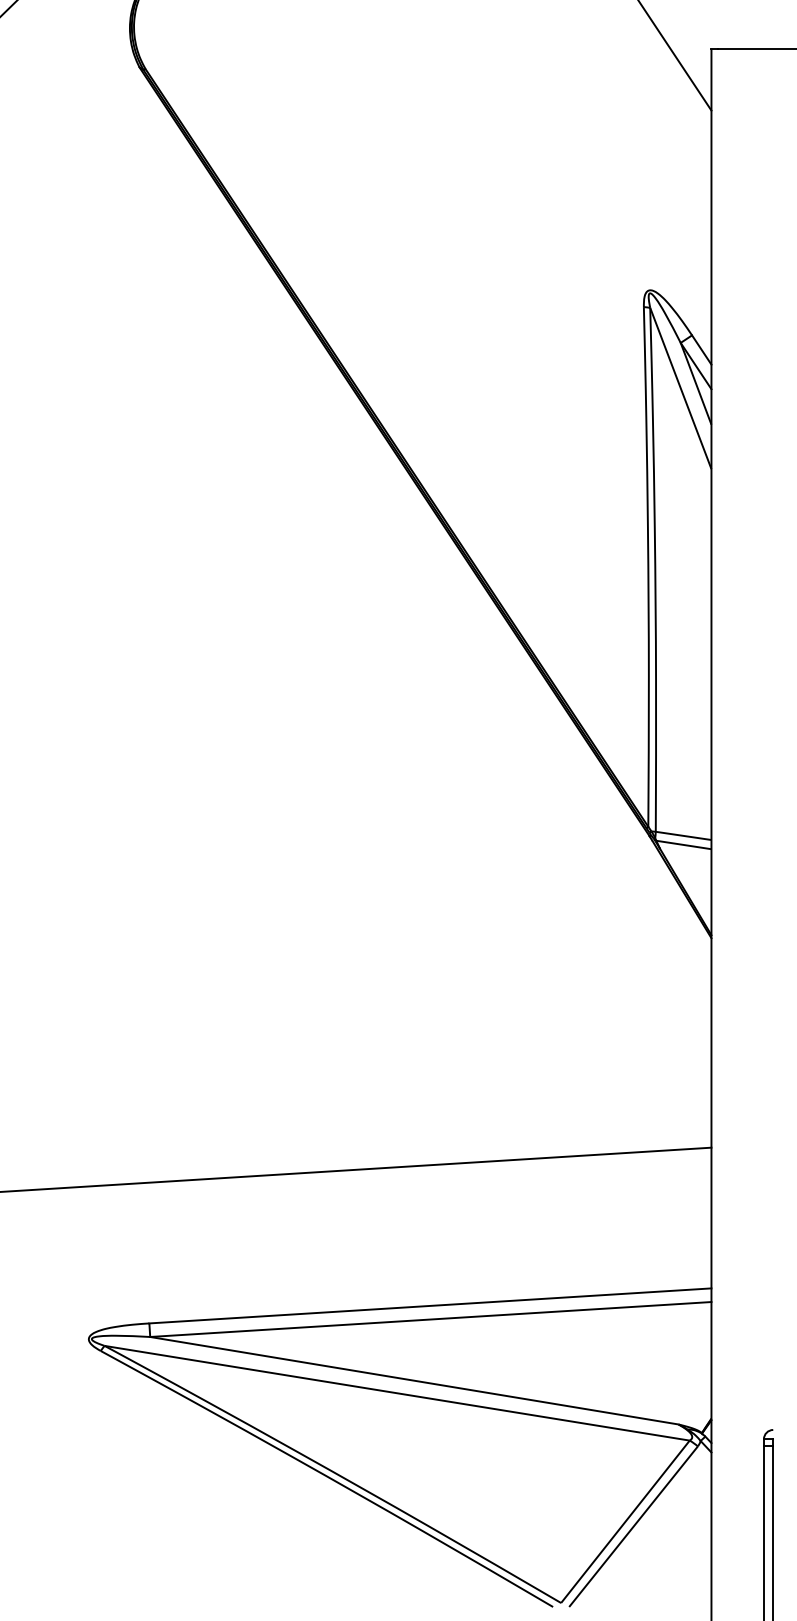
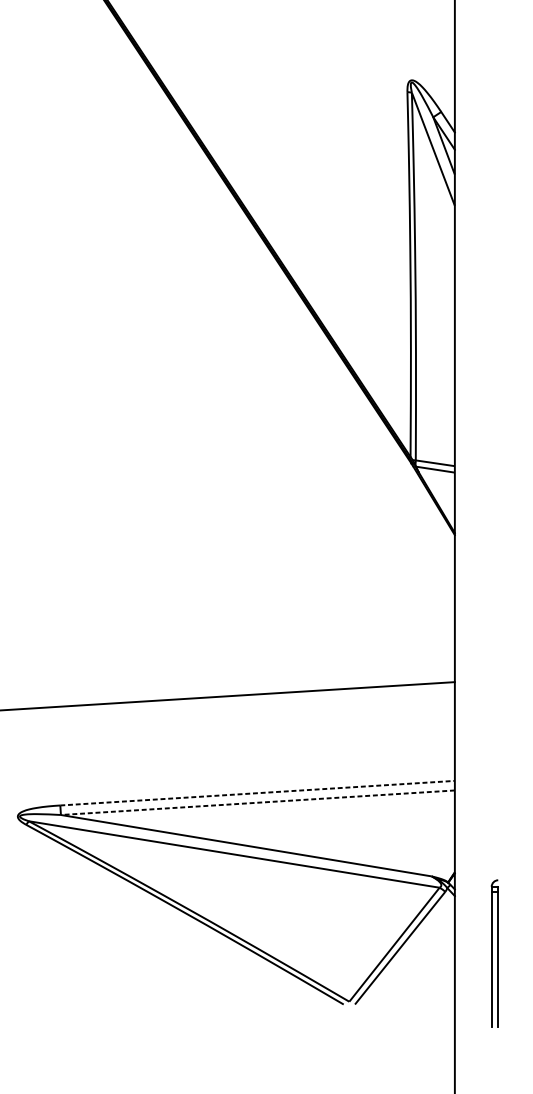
line: (430, 1305) -> (257, 792), solid -> dashed
line: (430, 1319) -> (257, 802), solid -> dashed

